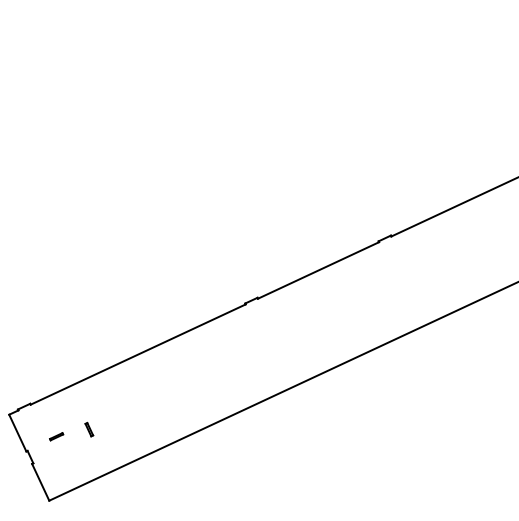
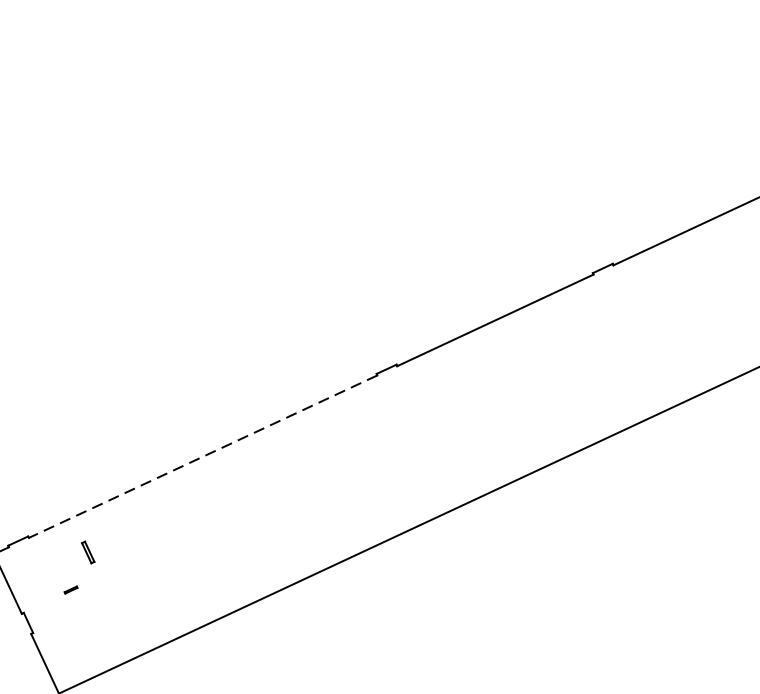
line: (138, 354) -> (203, 456), solid -> dashed
part: (89, 429) -> (88, 552), moved
part: (56, 436) -> (70, 589), size x0.6

